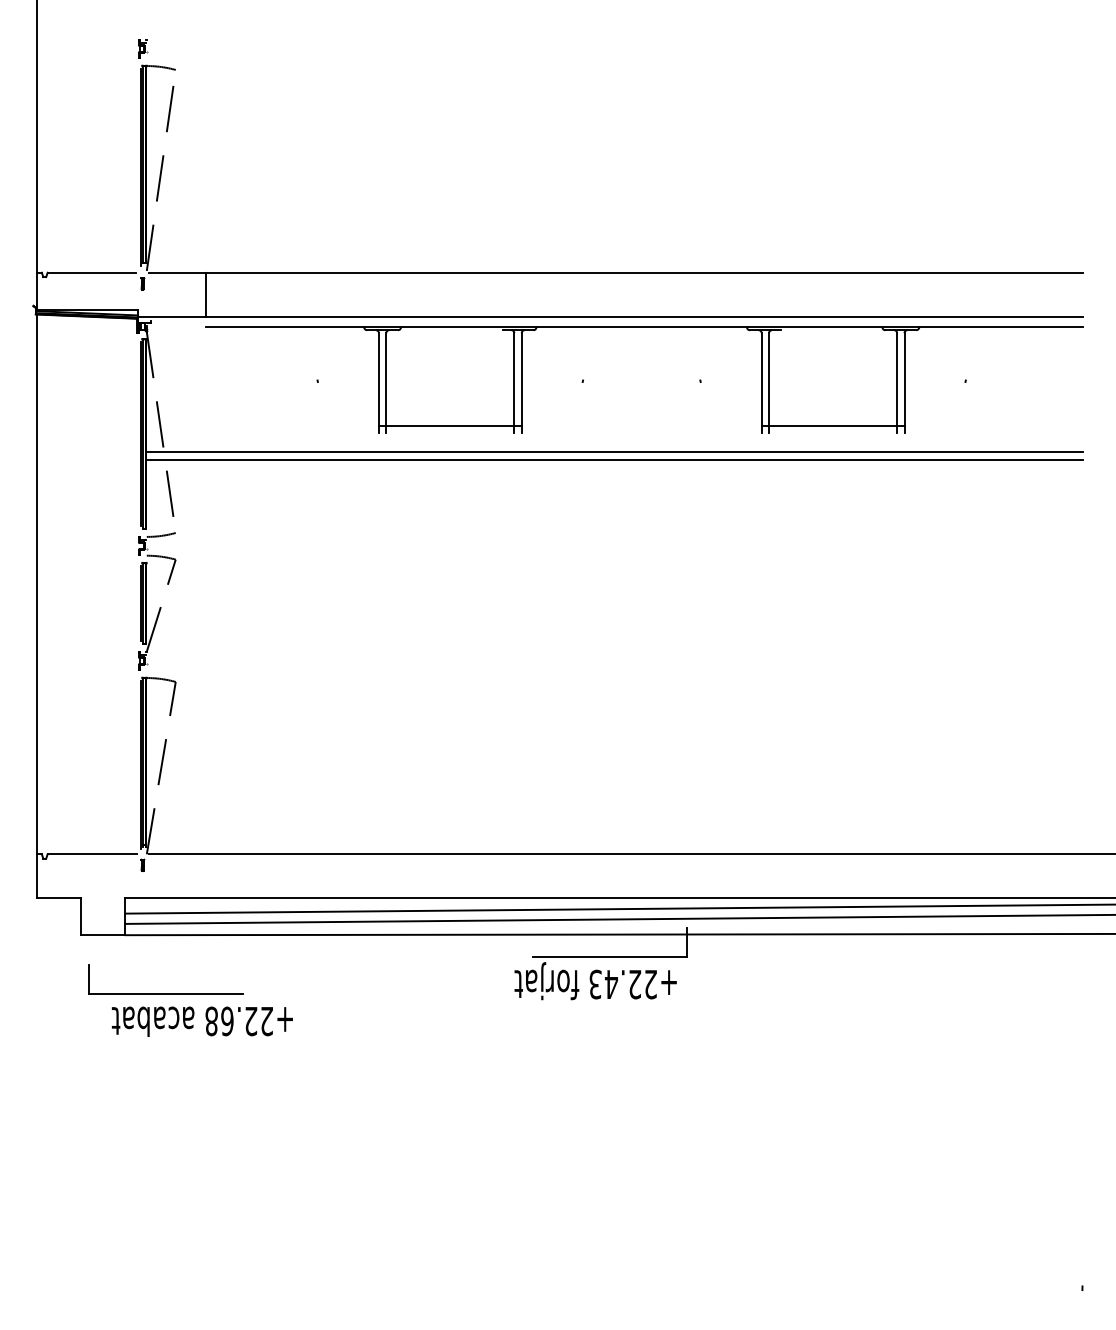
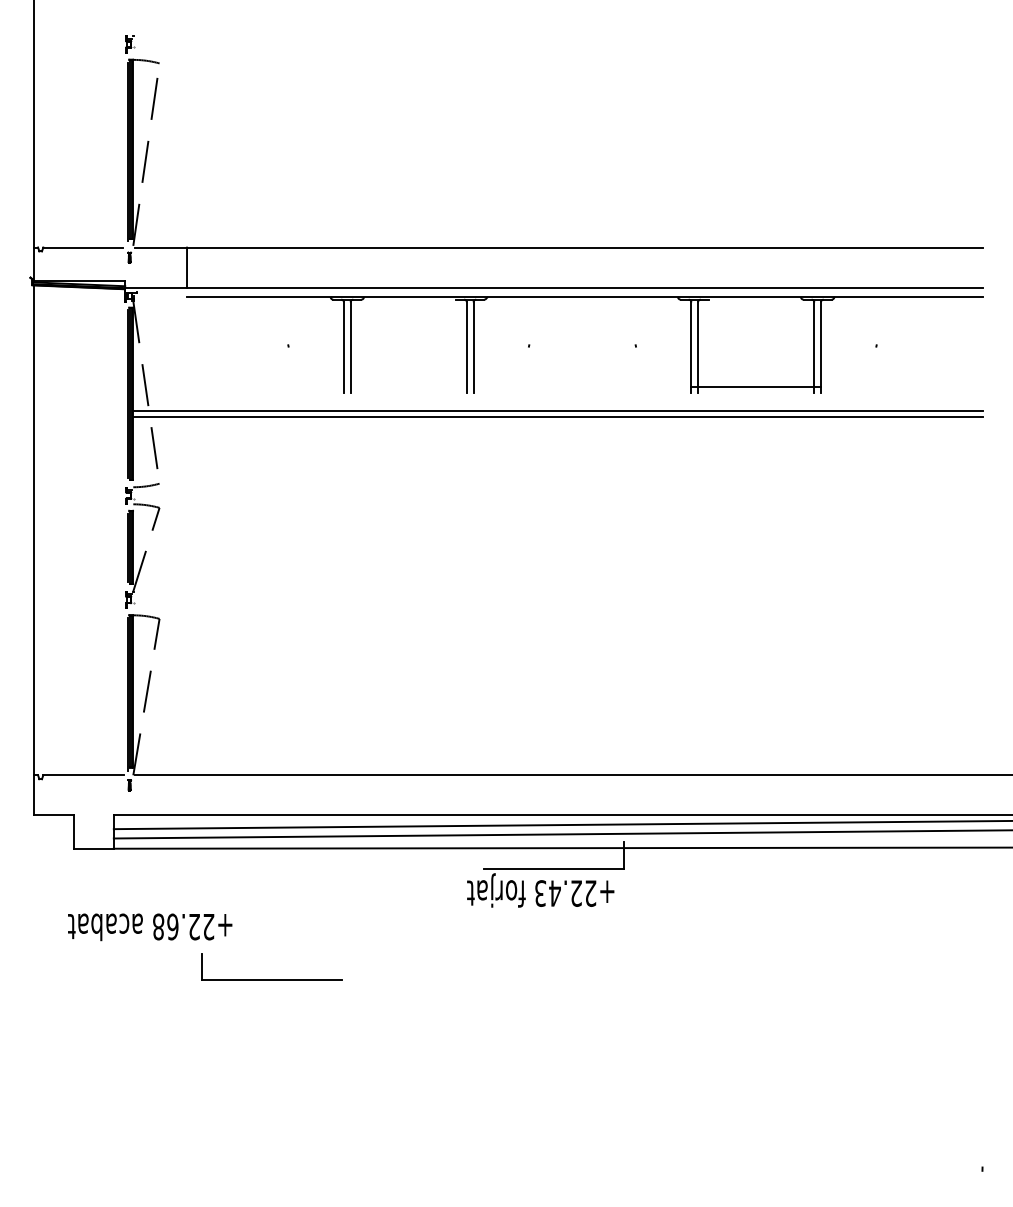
line: (449, 425) -> (408, 386), removed
part: (165, 993) -> (271, 979), moved
text: (201, 1021) -> (149, 927), moved

